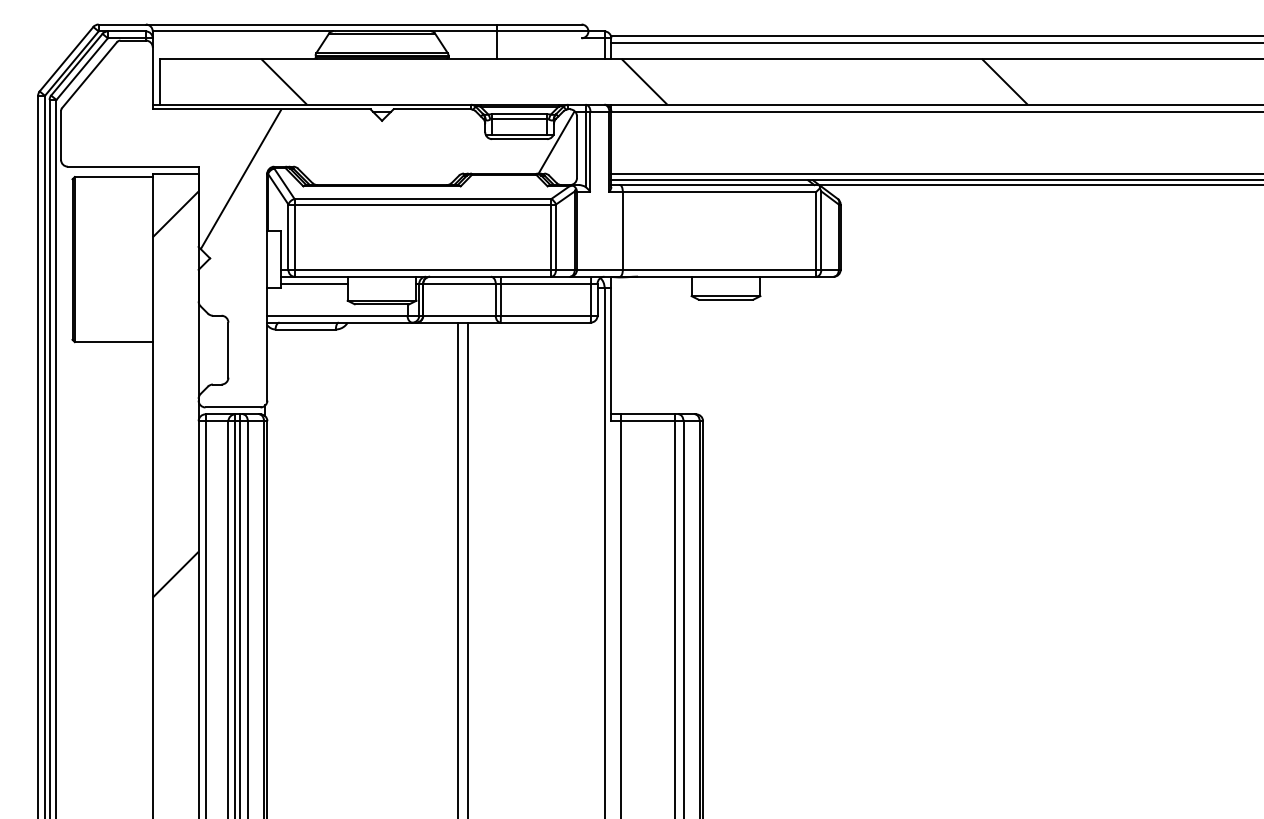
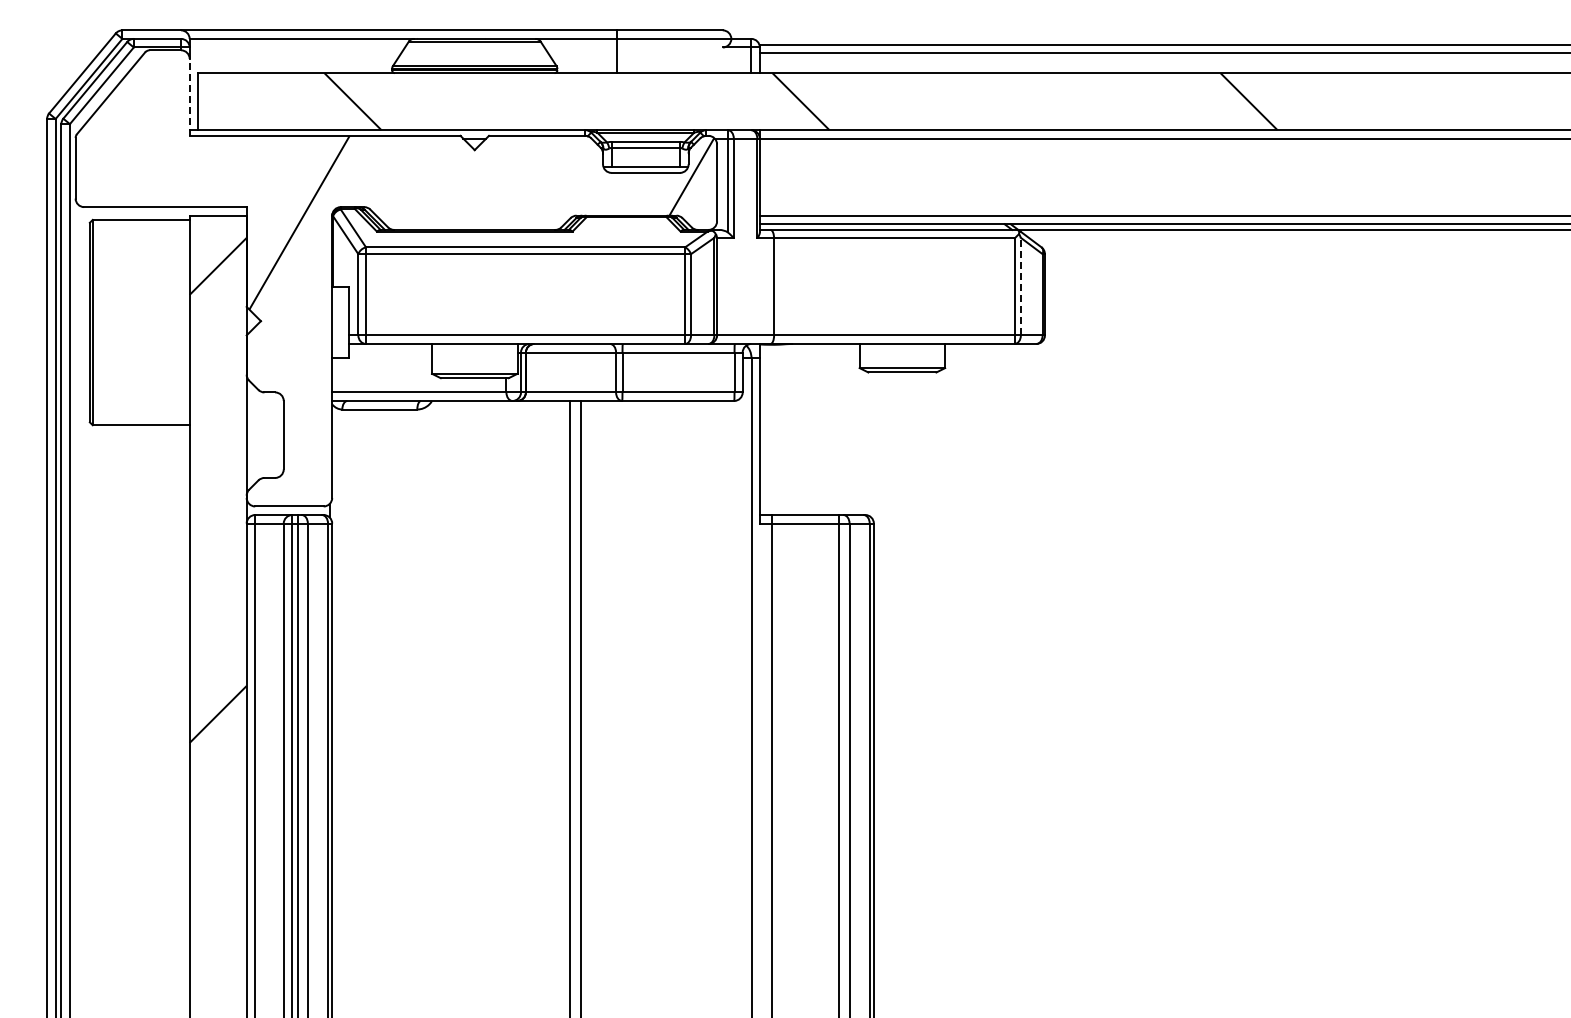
line: (152, 77) -> (189, 96), solid -> dashed
line: (821, 230) -> (1020, 286), solid -> dashed
line: (314, 283) -> (390, 352), removed

